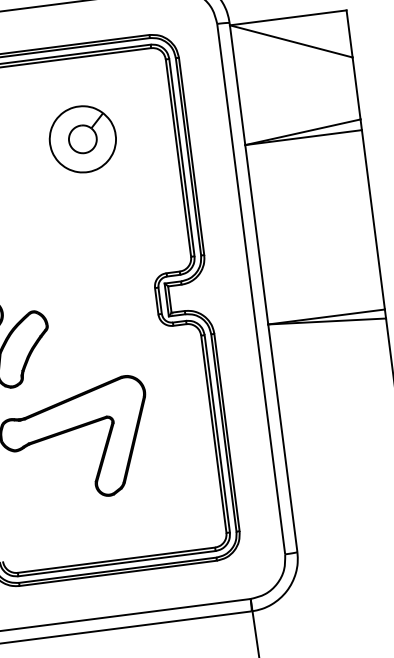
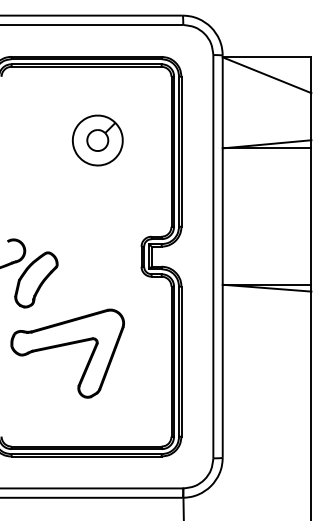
part: (82, 139) -> (97, 140), moved

